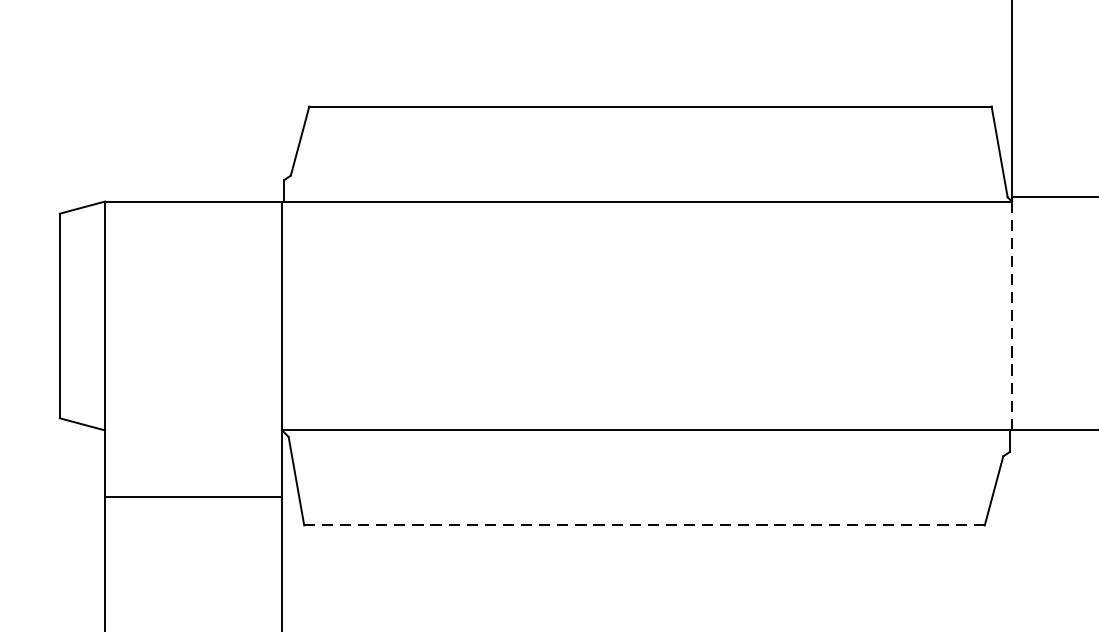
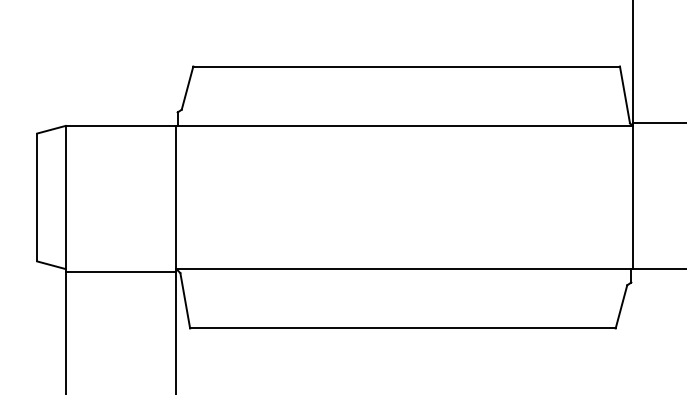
line: (1011, 316) -> (632, 197), dashed -> solid
line: (192, 496) -> (120, 271), moved
line: (643, 525) -> (402, 328), dashed -> solid

